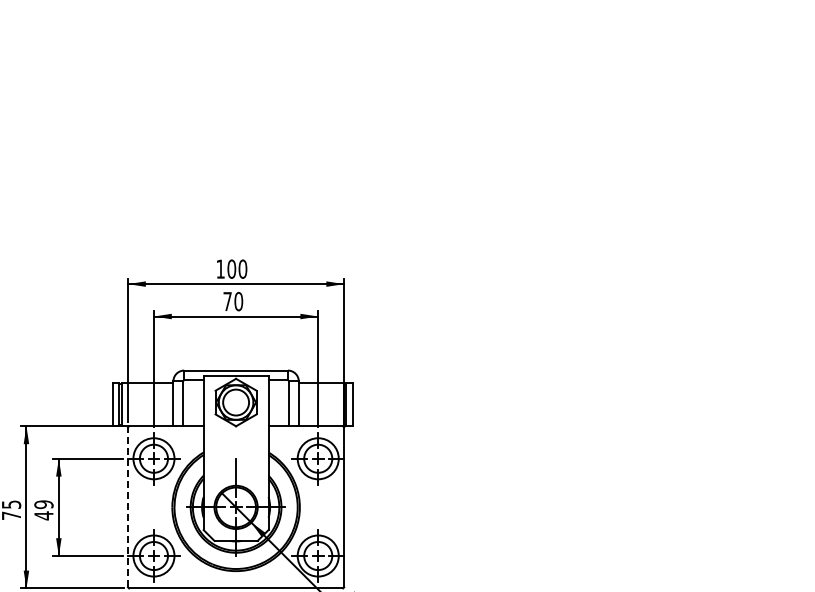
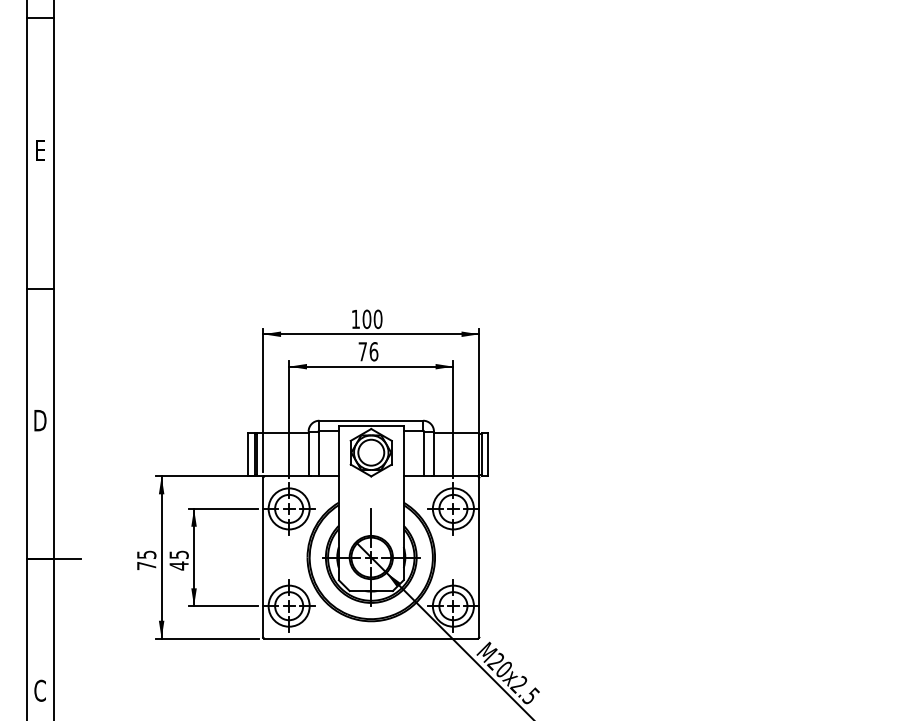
text: (238, 301) -> (373, 351), 70 -> 76
text: (43, 504) -> (178, 554), 49 -> 45
line: (128, 507) -> (263, 557), dashed -> solid

